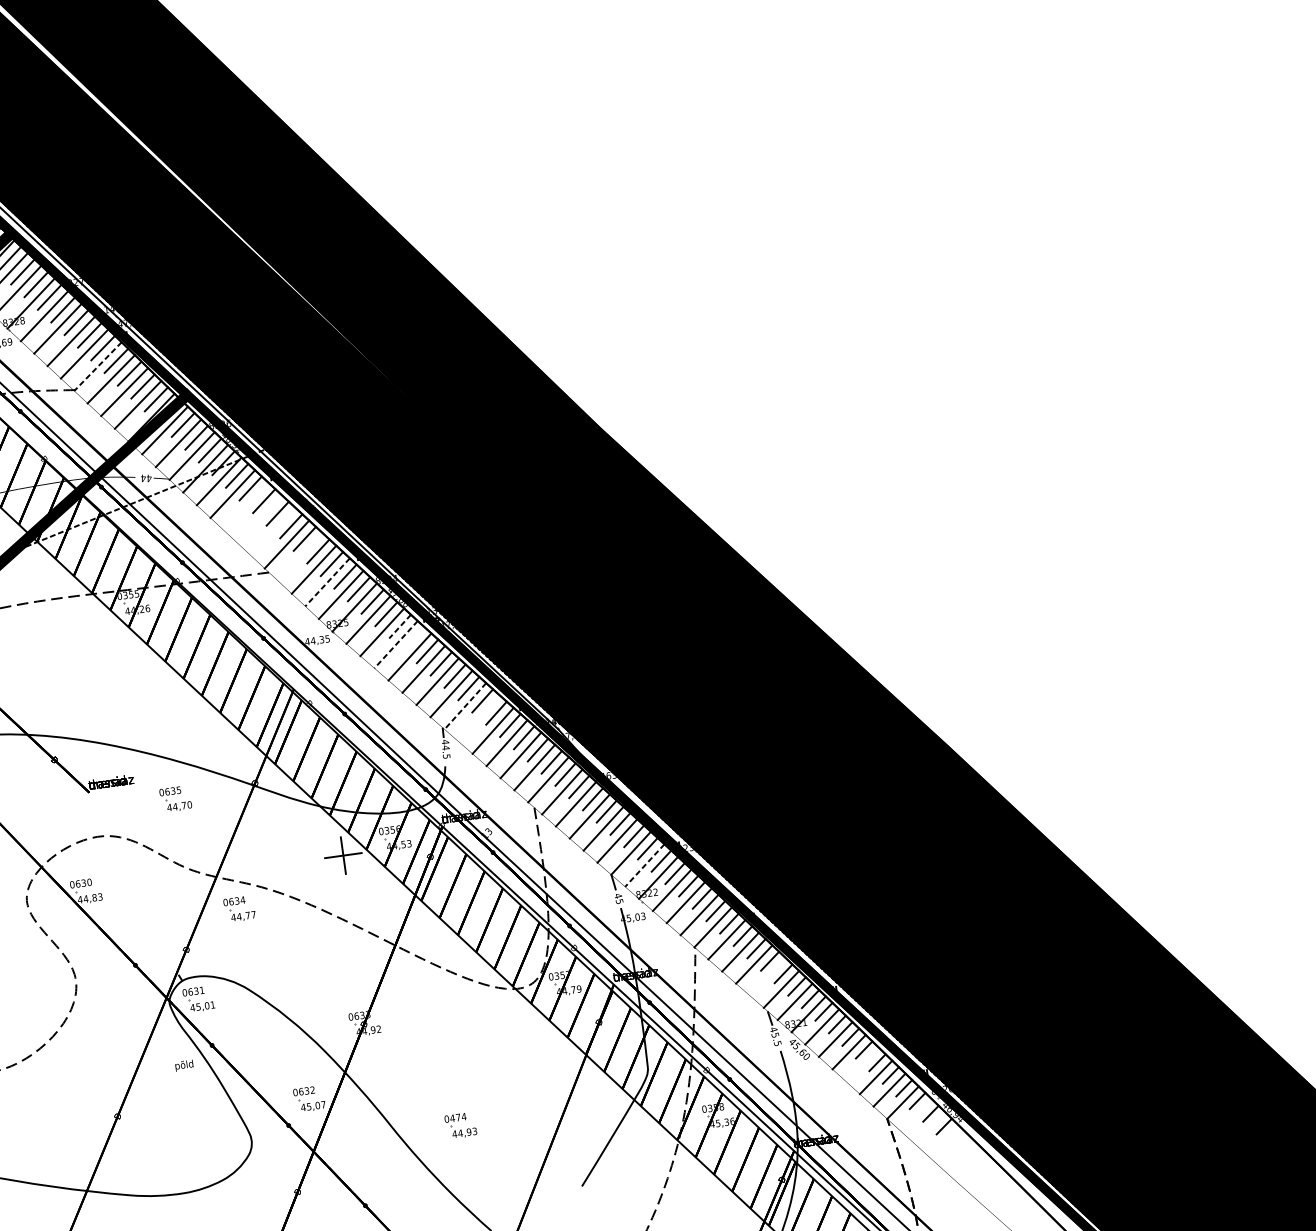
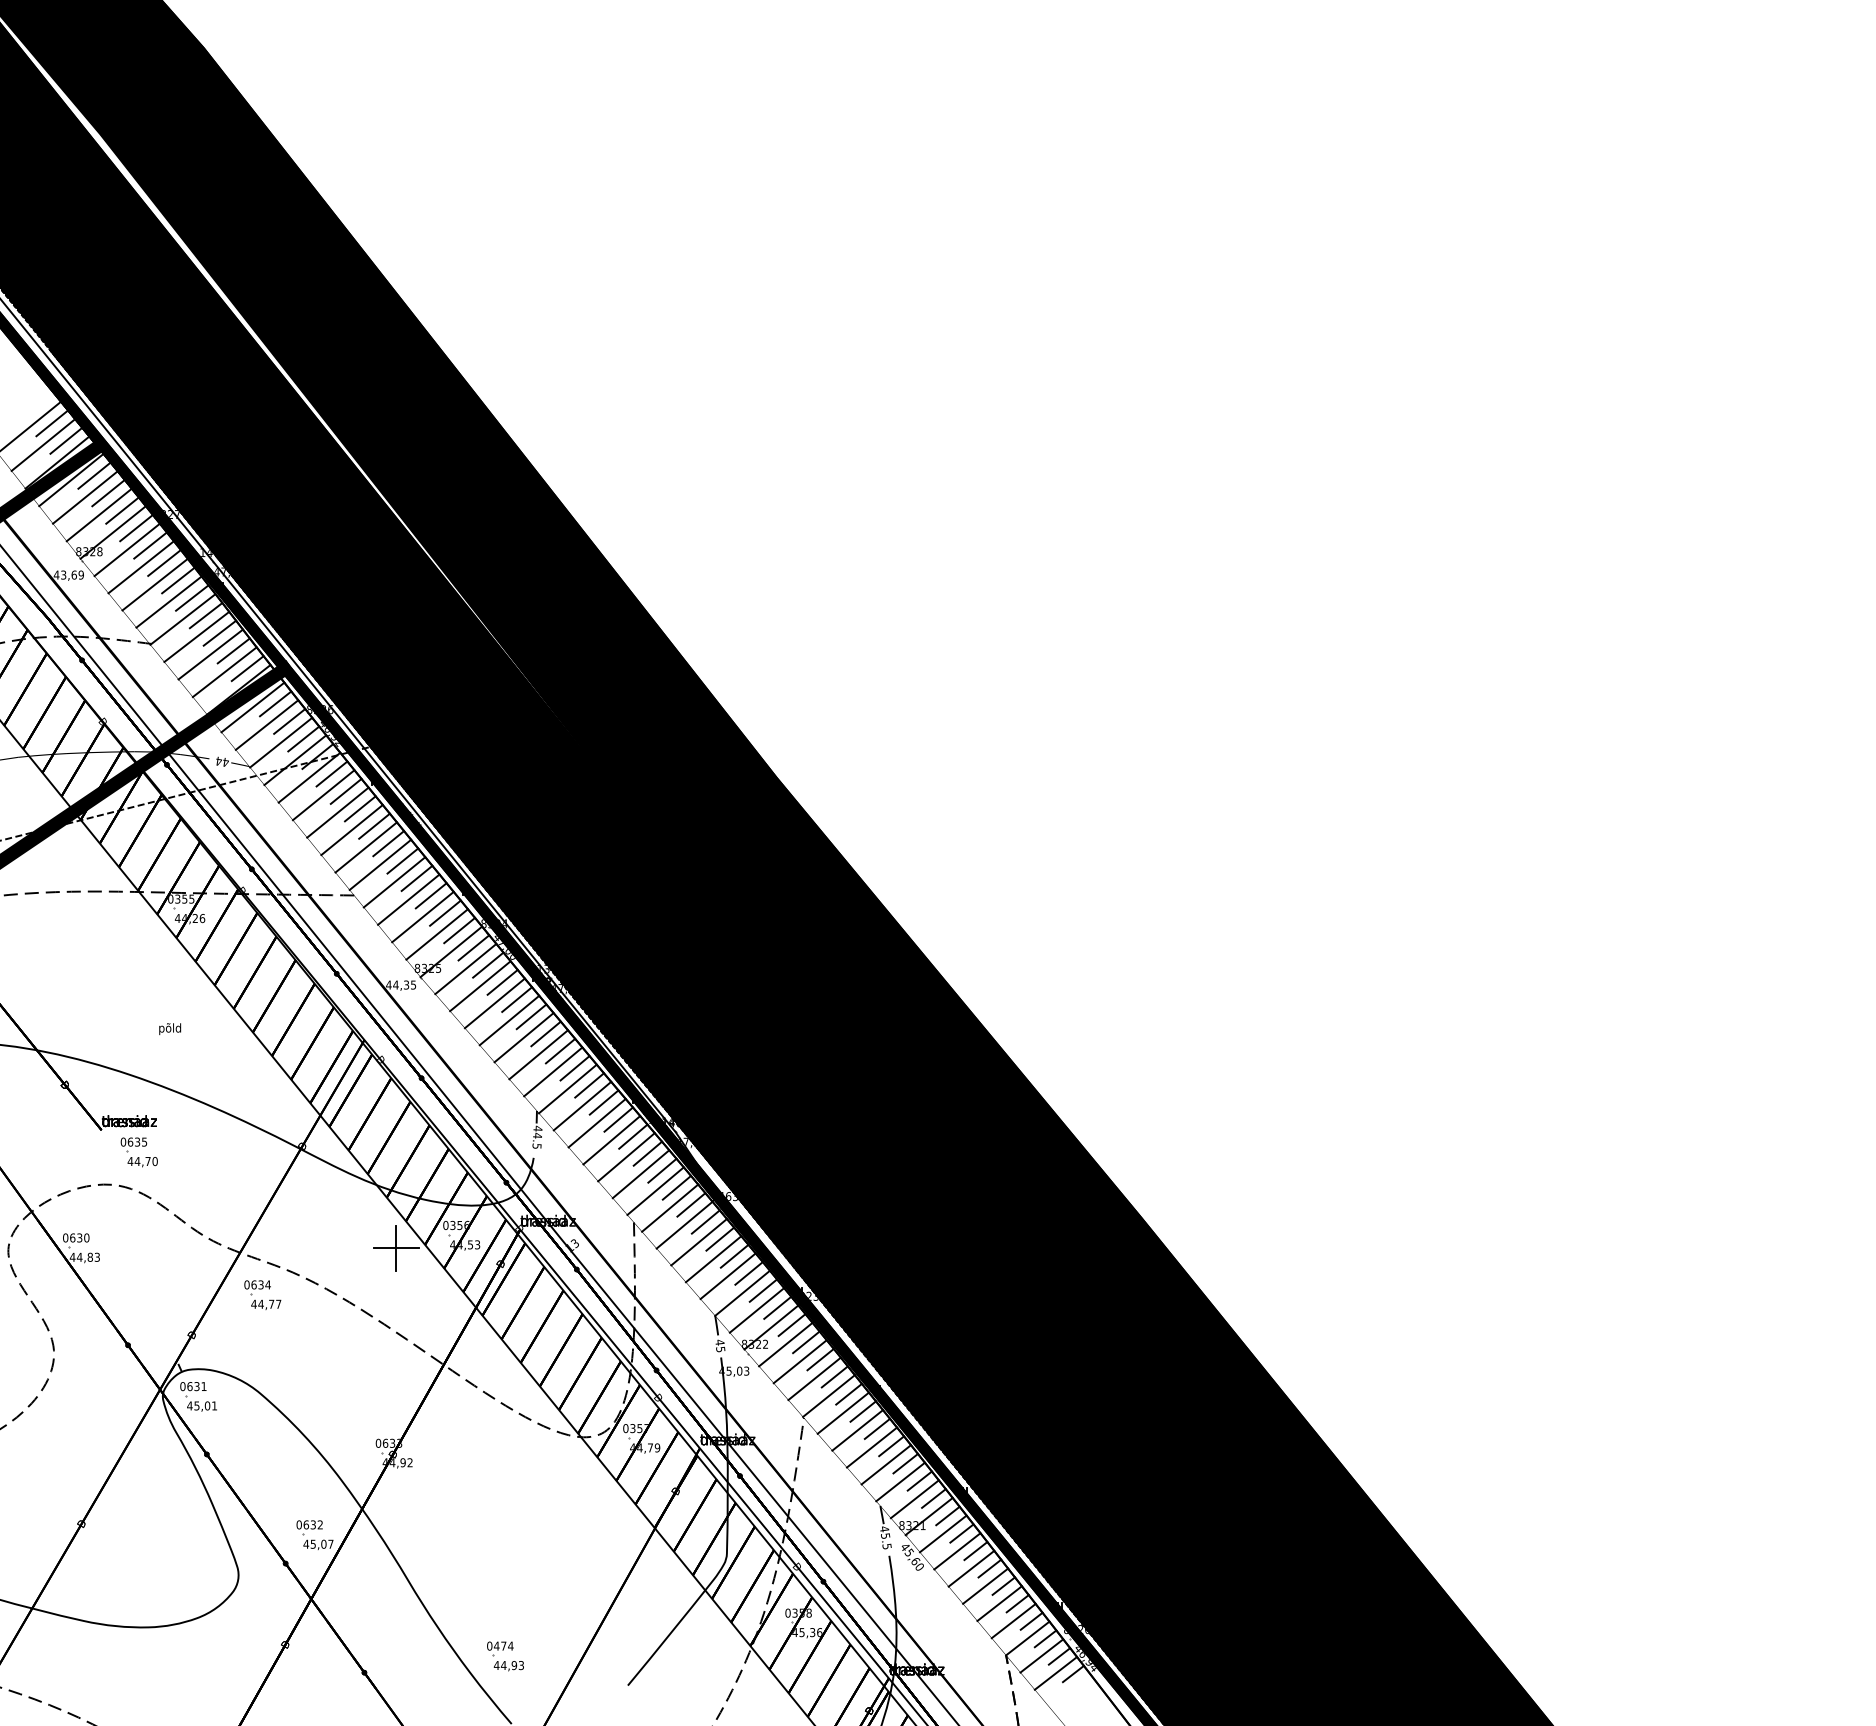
line: (97, 366) -> (182, 619), dashed -> solid
line: (246, 506) -> (337, 812), added
line: (259, 519) -> (351, 830), added
line: (272, 532) -> (365, 847), added
line: (300, 557) -> (394, 882), added
line: (327, 582) -> (422, 917), dashed -> solid
line: (399, 626) -> (502, 982), dashed -> solid
line: (414, 638) -> (517, 999), added
line: (395, 644) -> (494, 1003), dashed -> solid
line: (465, 706) -> (567, 1089), dashed -> solid
line: (479, 718) -> (582, 1105), added
part: (175, 799) -> (138, 1152), moved
line: (644, 865) -> (756, 1310), dashed -> solid
line: (768, 976) -> (886, 1464), added
line: (862, 1064) -> (985, 1585), added
text: (184, 1065) -> (170, 1029), moved
line: (916, 1115) -> (1041, 1655), added
part: (460, 1125) -> (505, 1656), moved
line: (929, 1128) -> (1055, 1673), added

